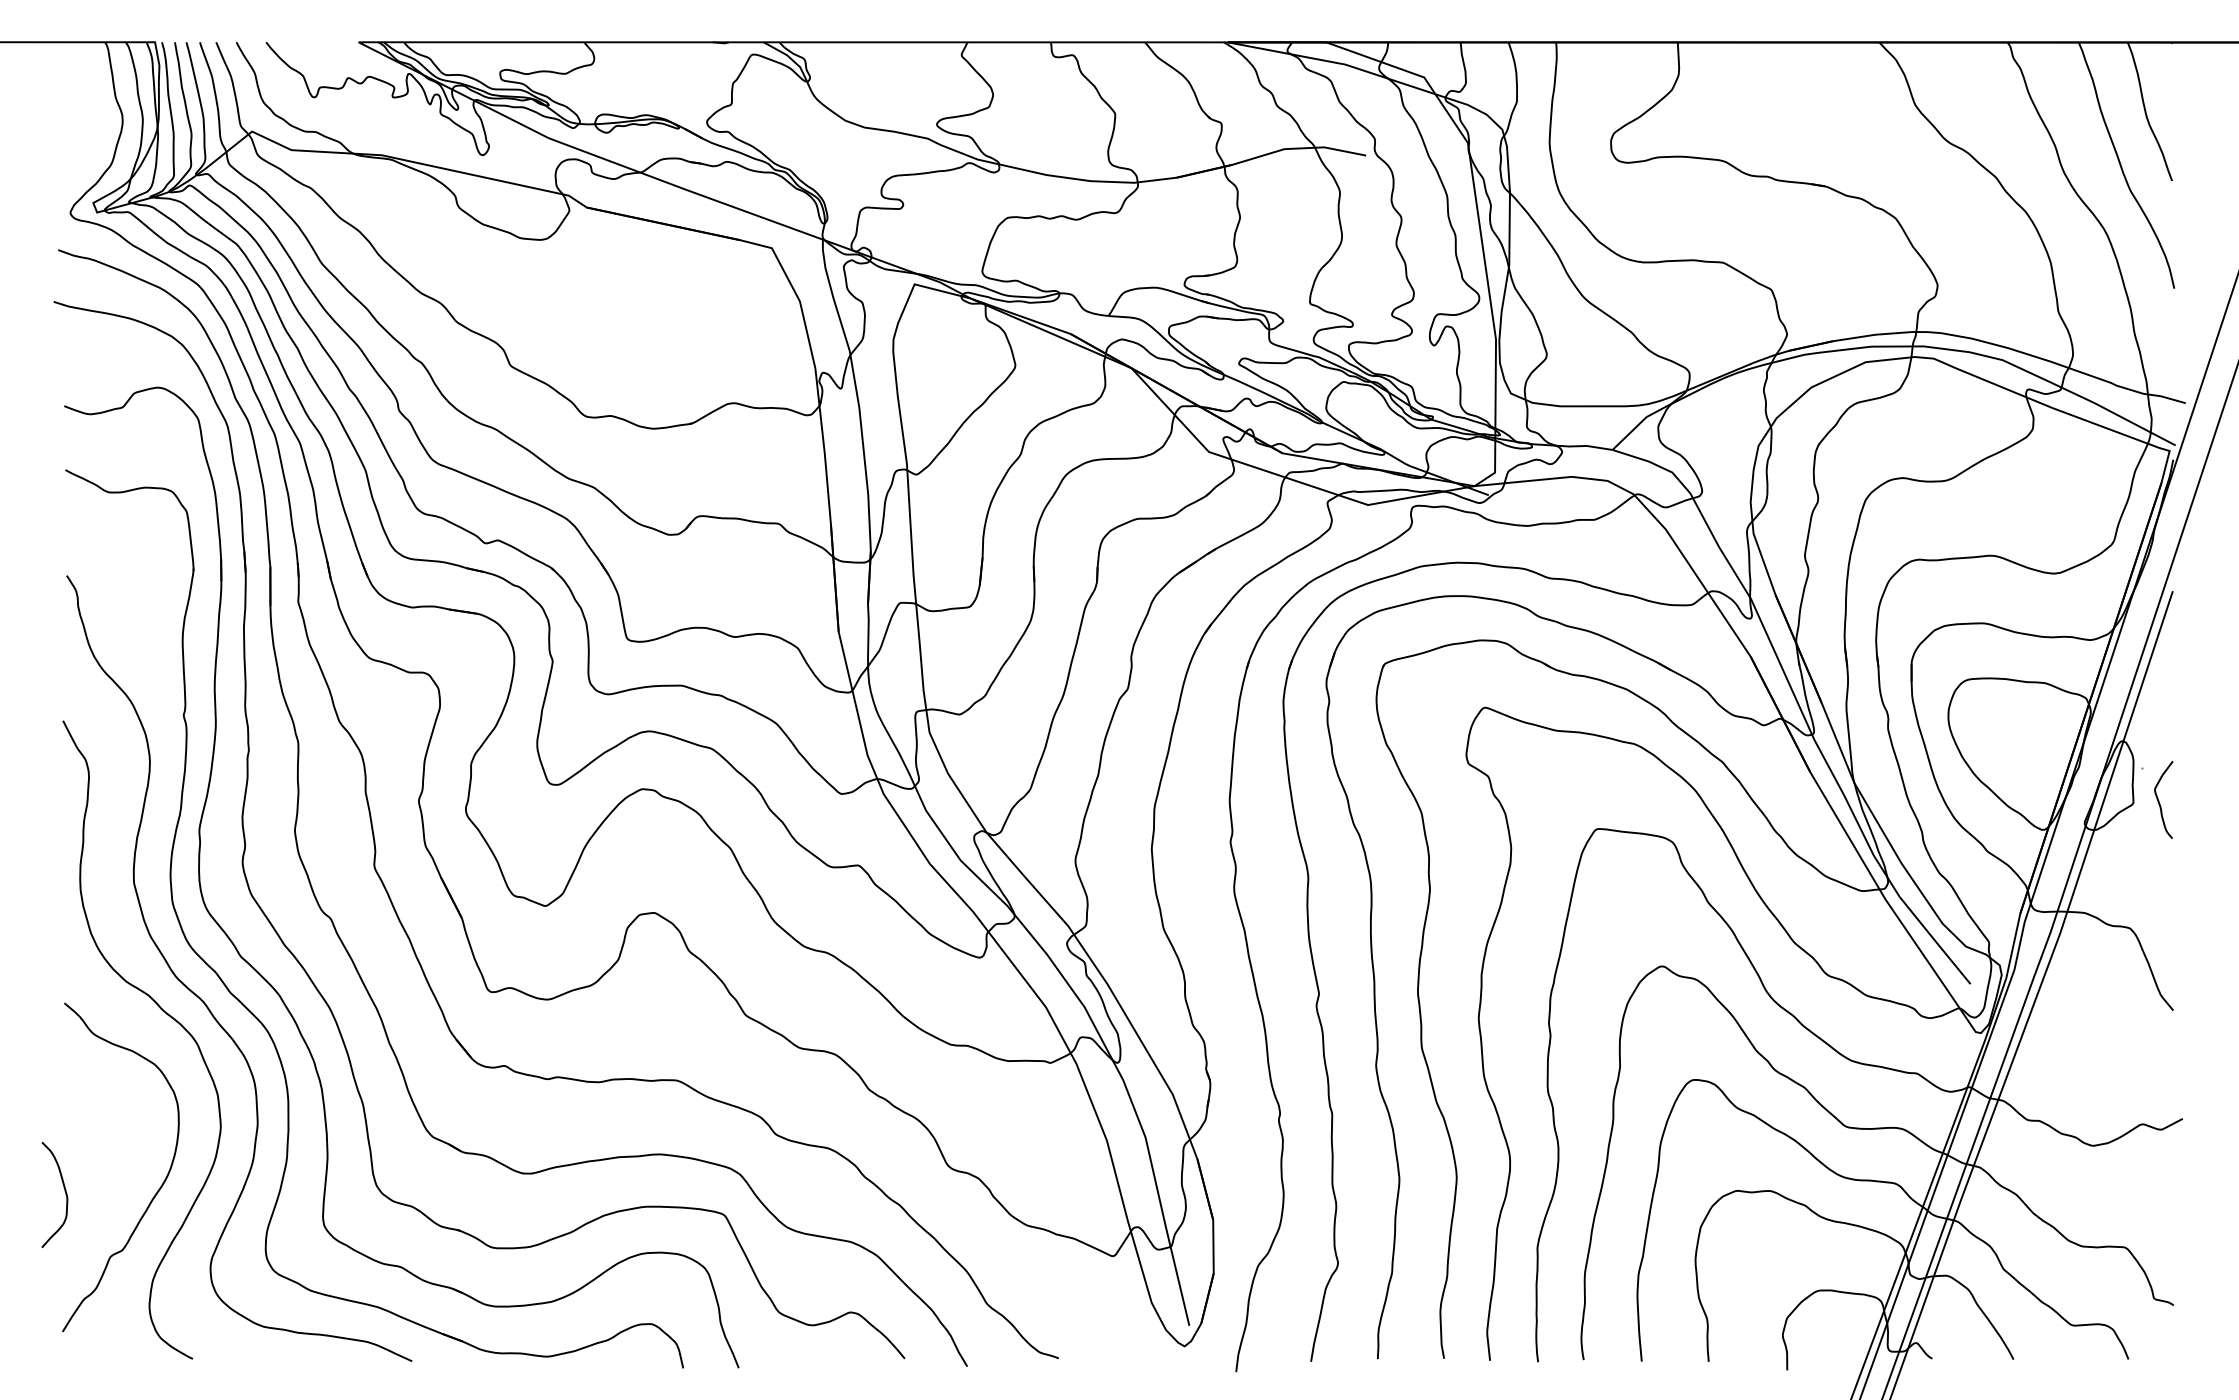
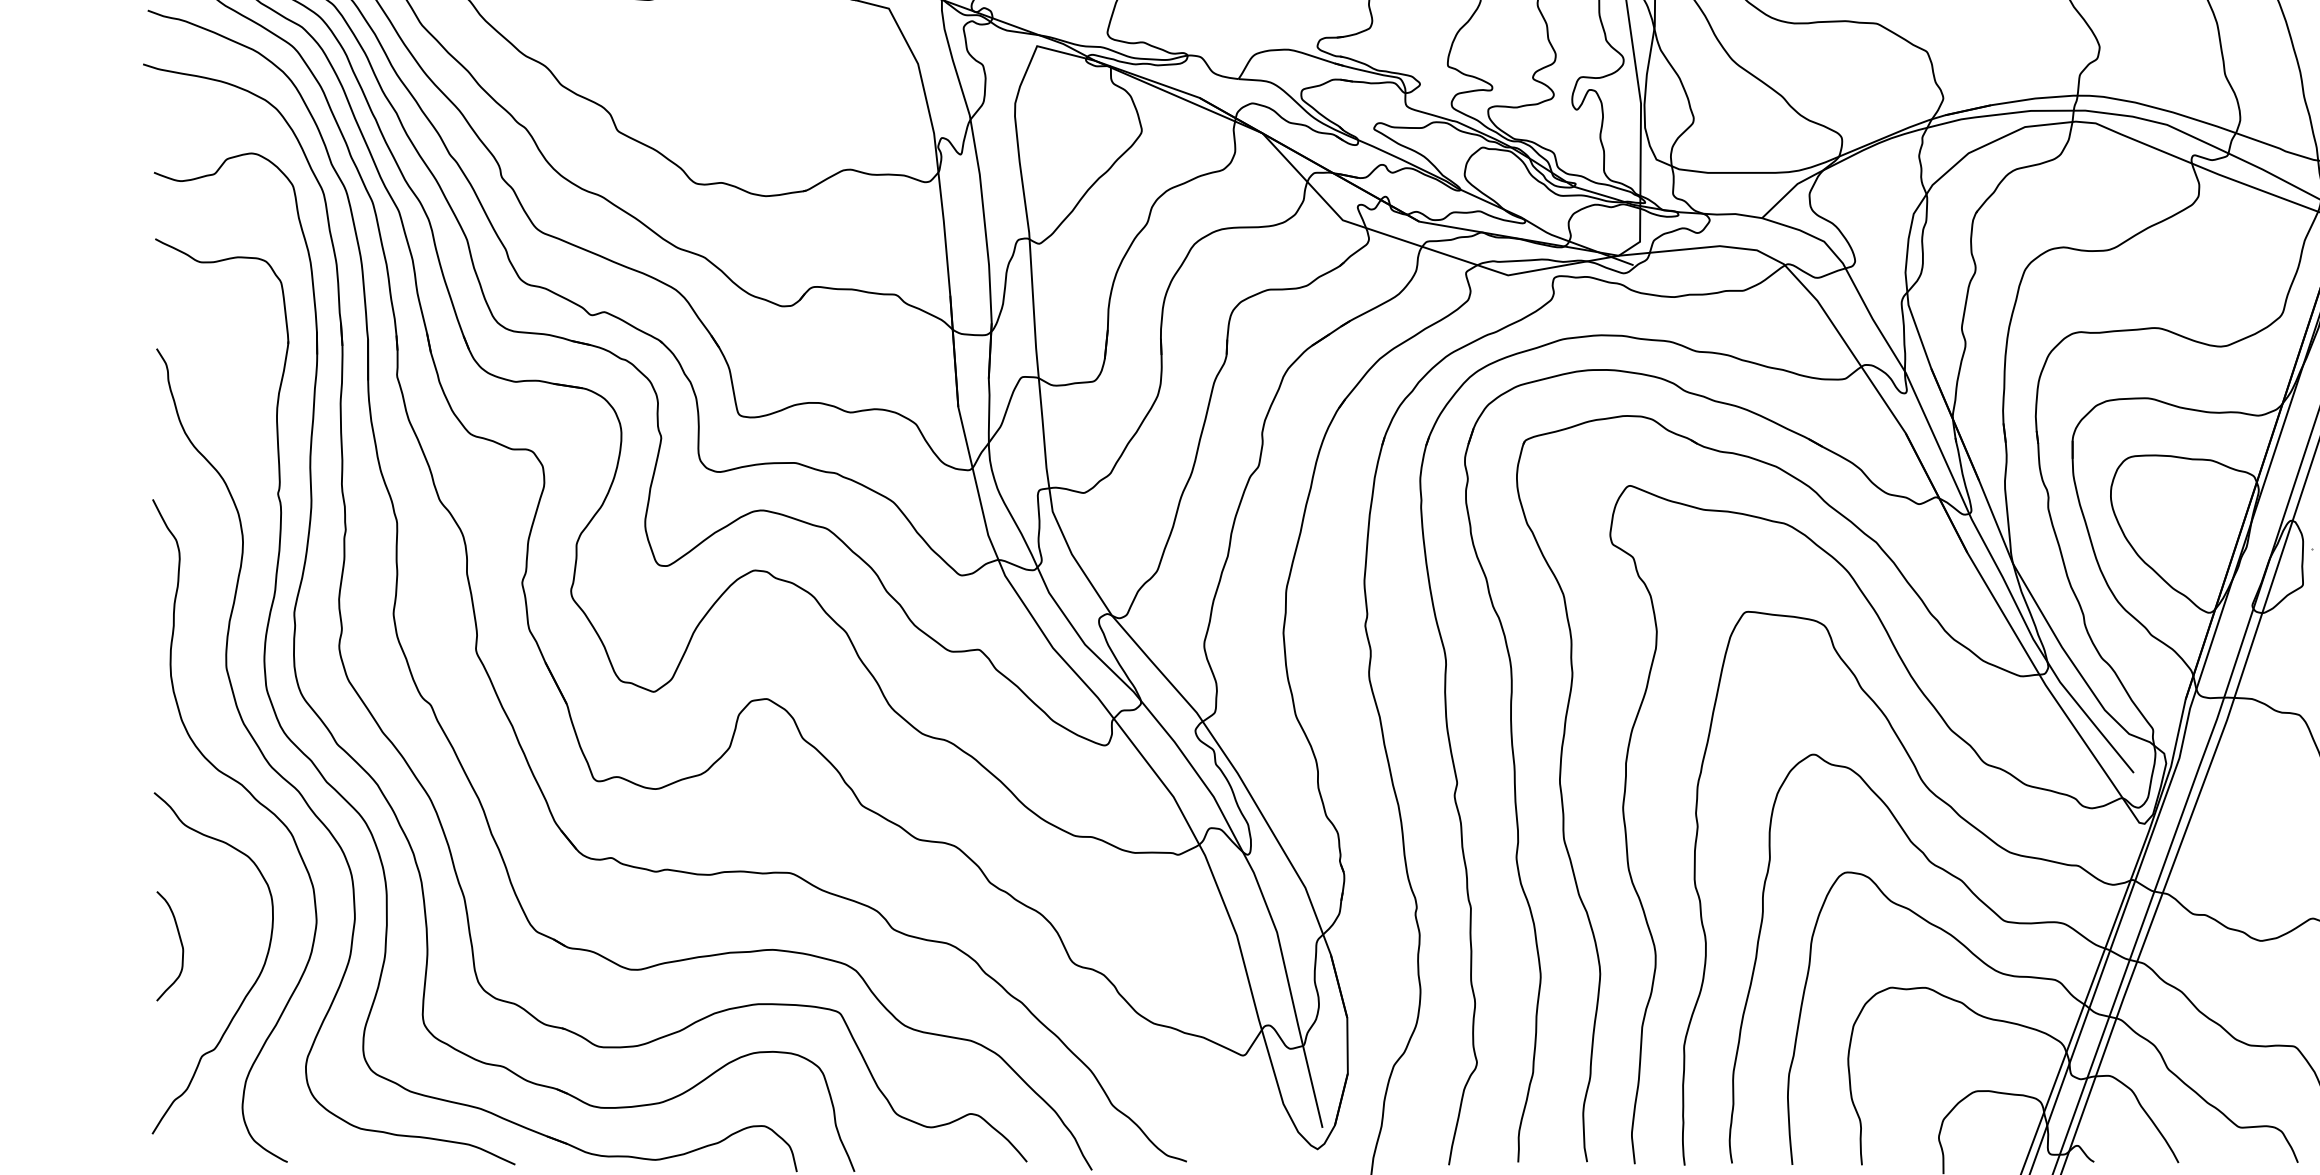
curve: (64, 1191) -> (180, 942), moved

